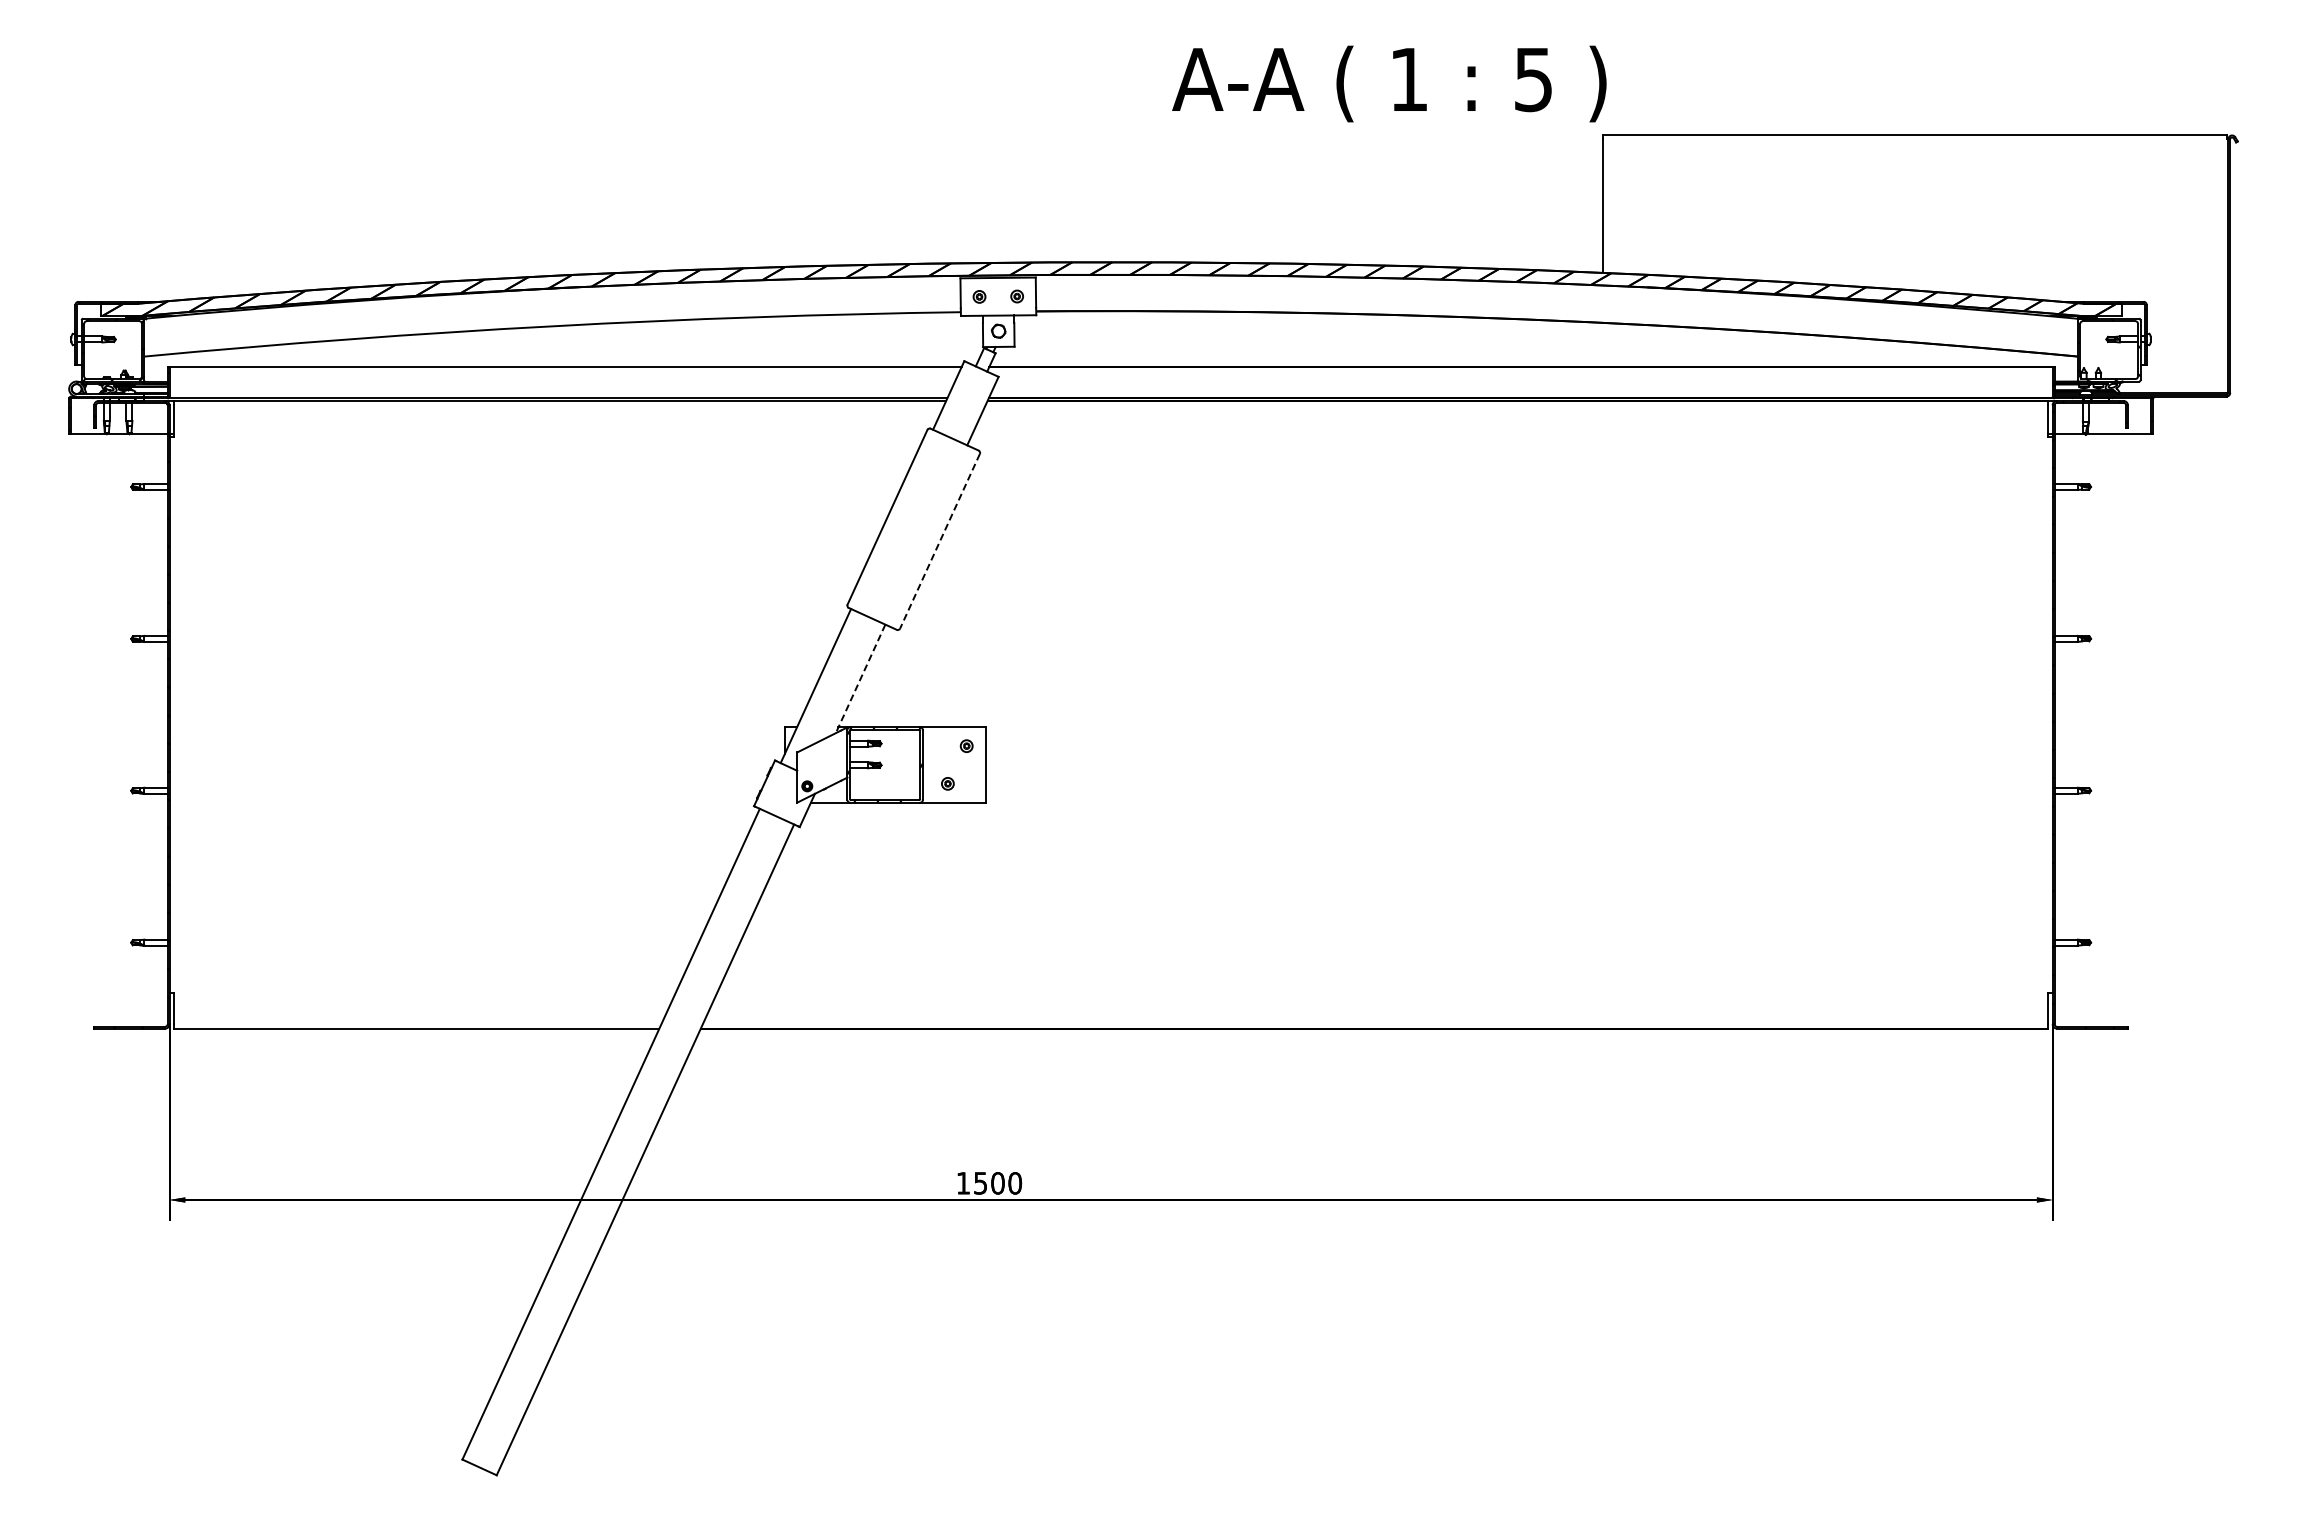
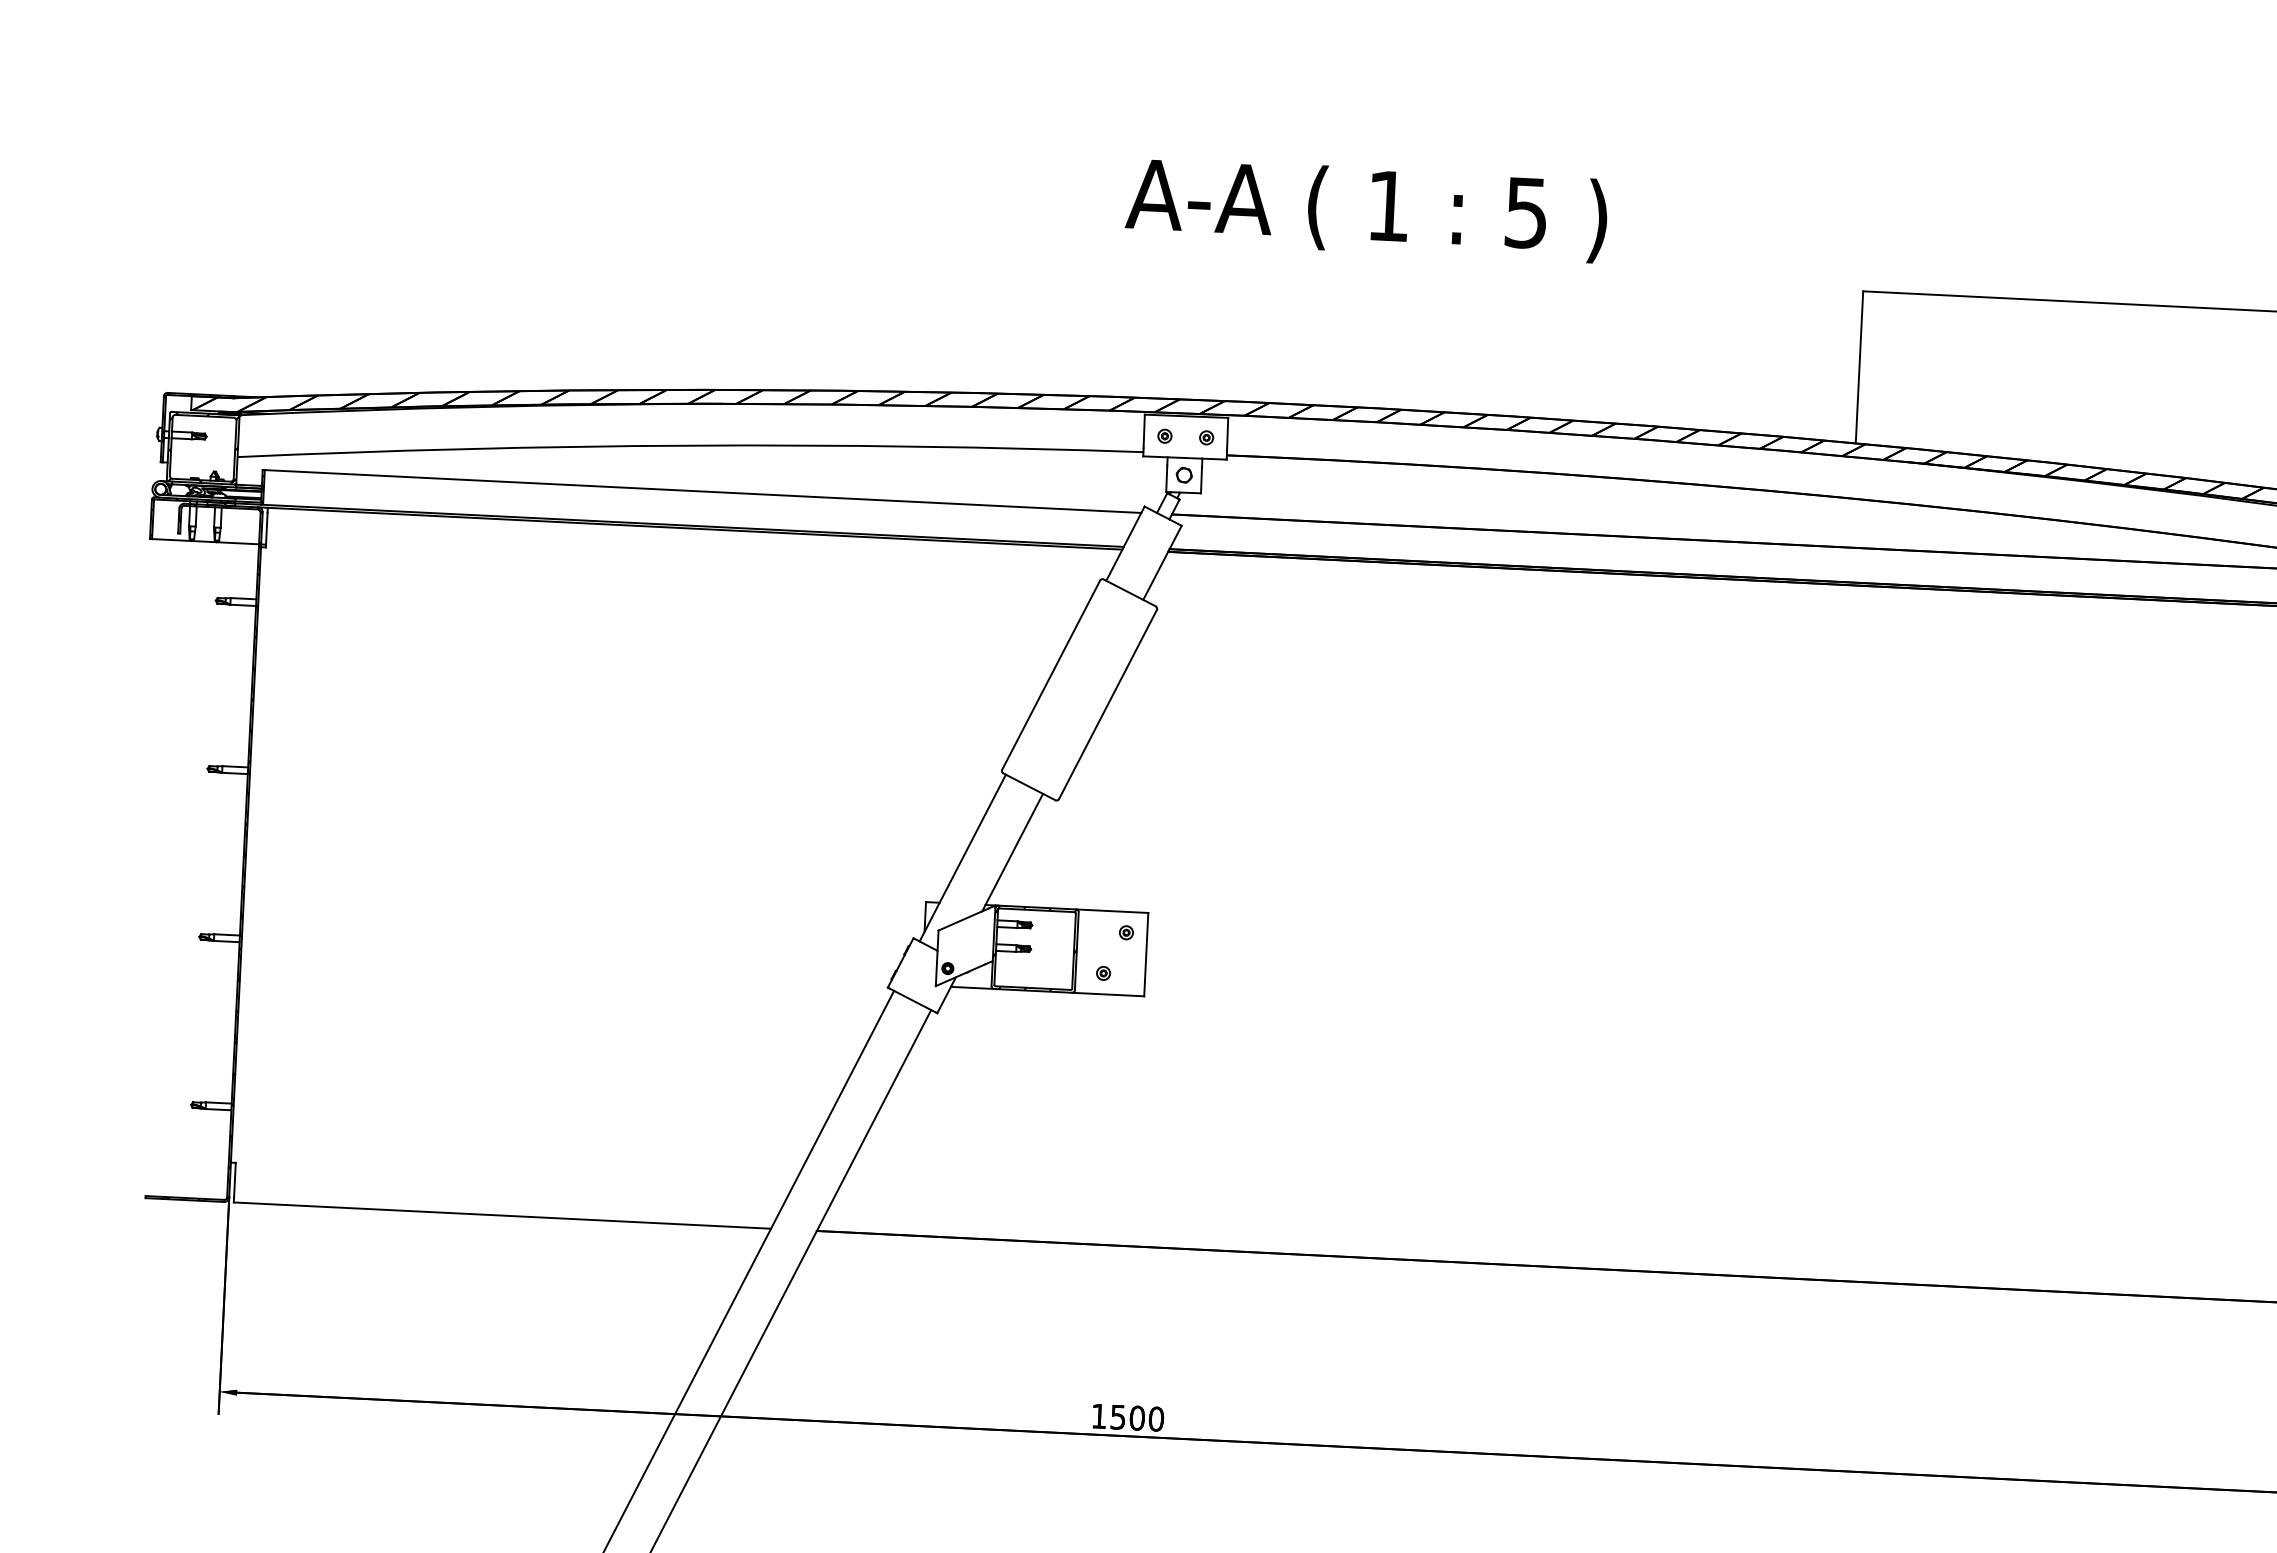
text: (1389, 83) -> (1366, 209), moved
line: (939, 541) -> (1107, 704), dashed -> solid
line: (860, 678) -> (1012, 852), dashed -> solid

